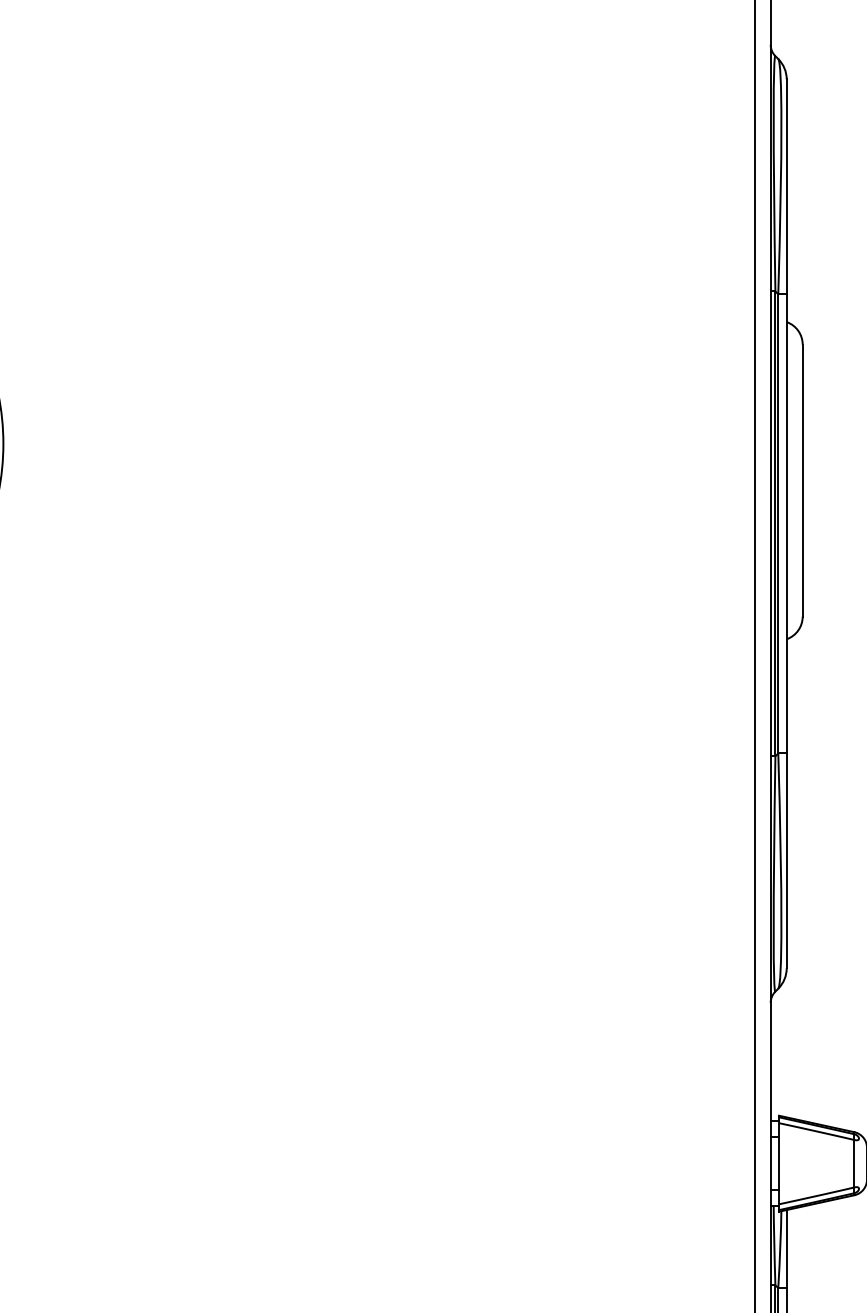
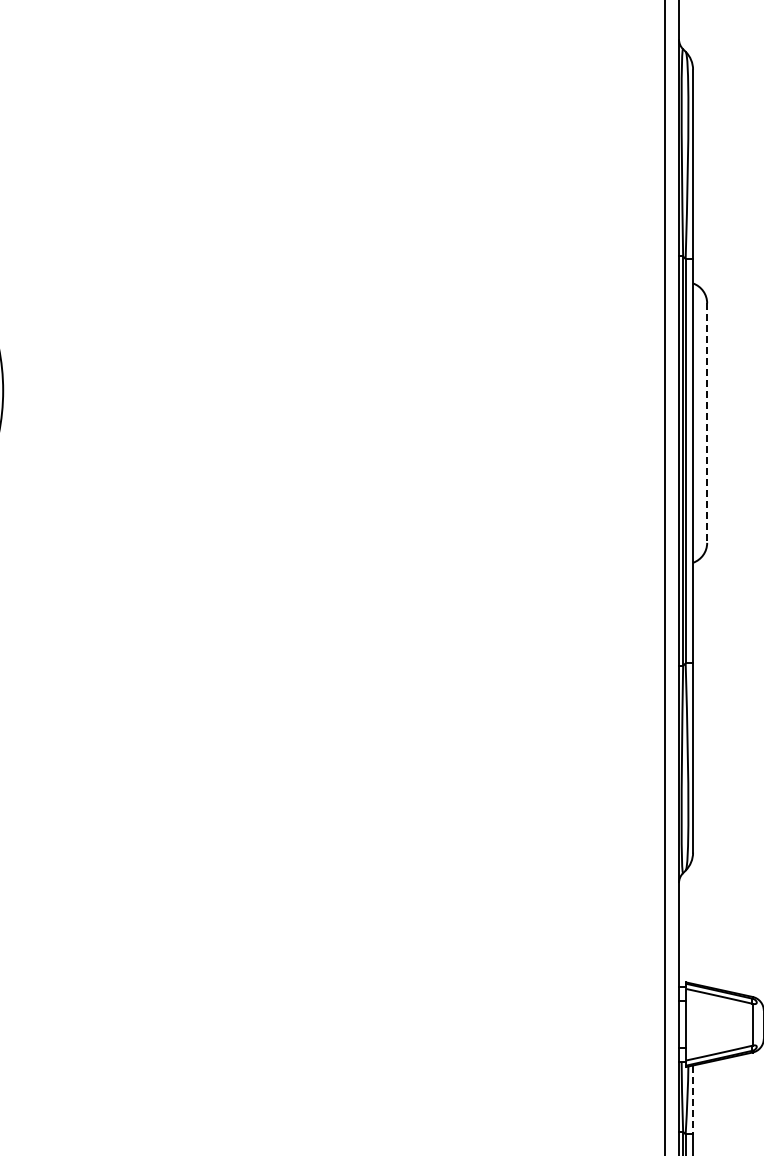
line: (803, 481) -> (707, 423), solid -> dashed
line: (787, 1249) -> (693, 1100), solid -> dashed

